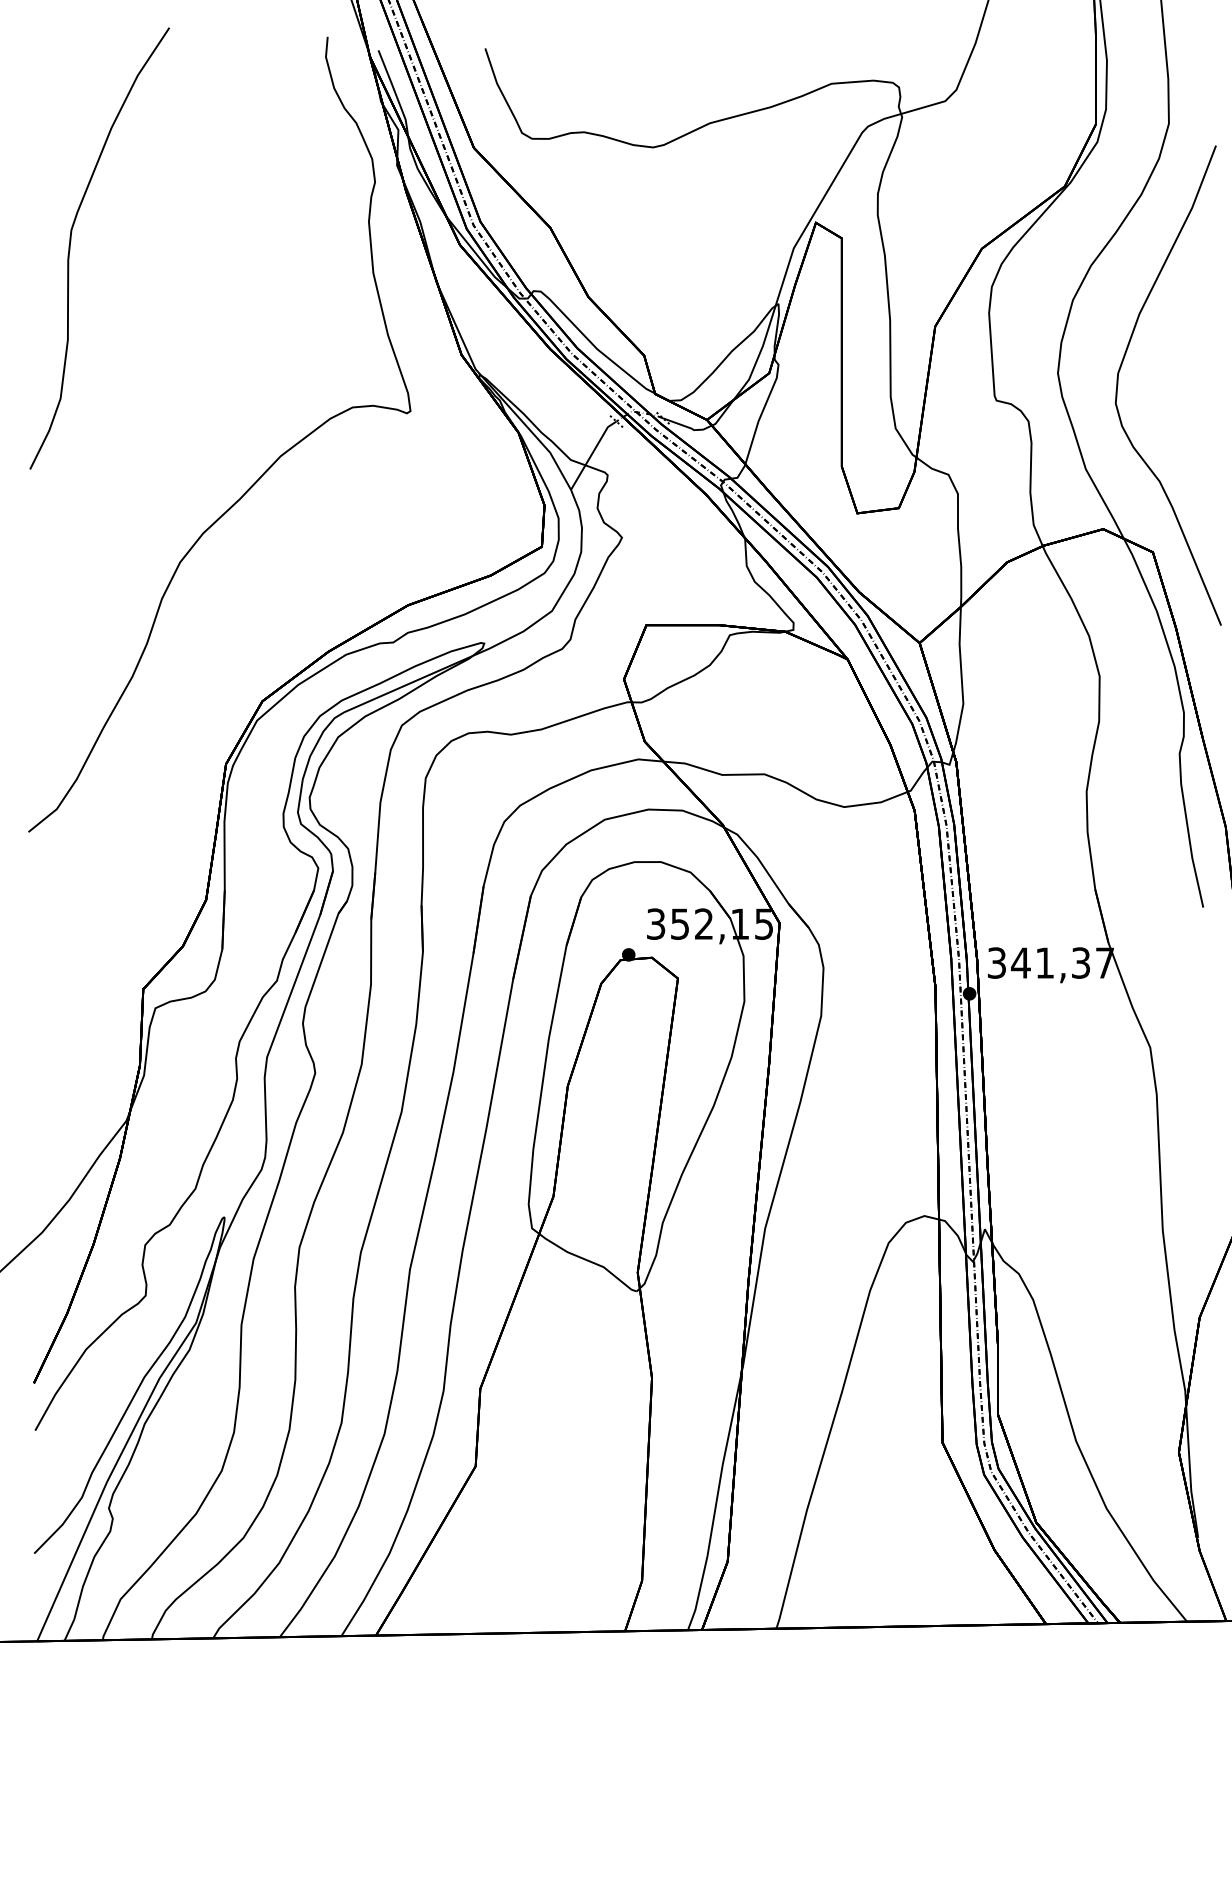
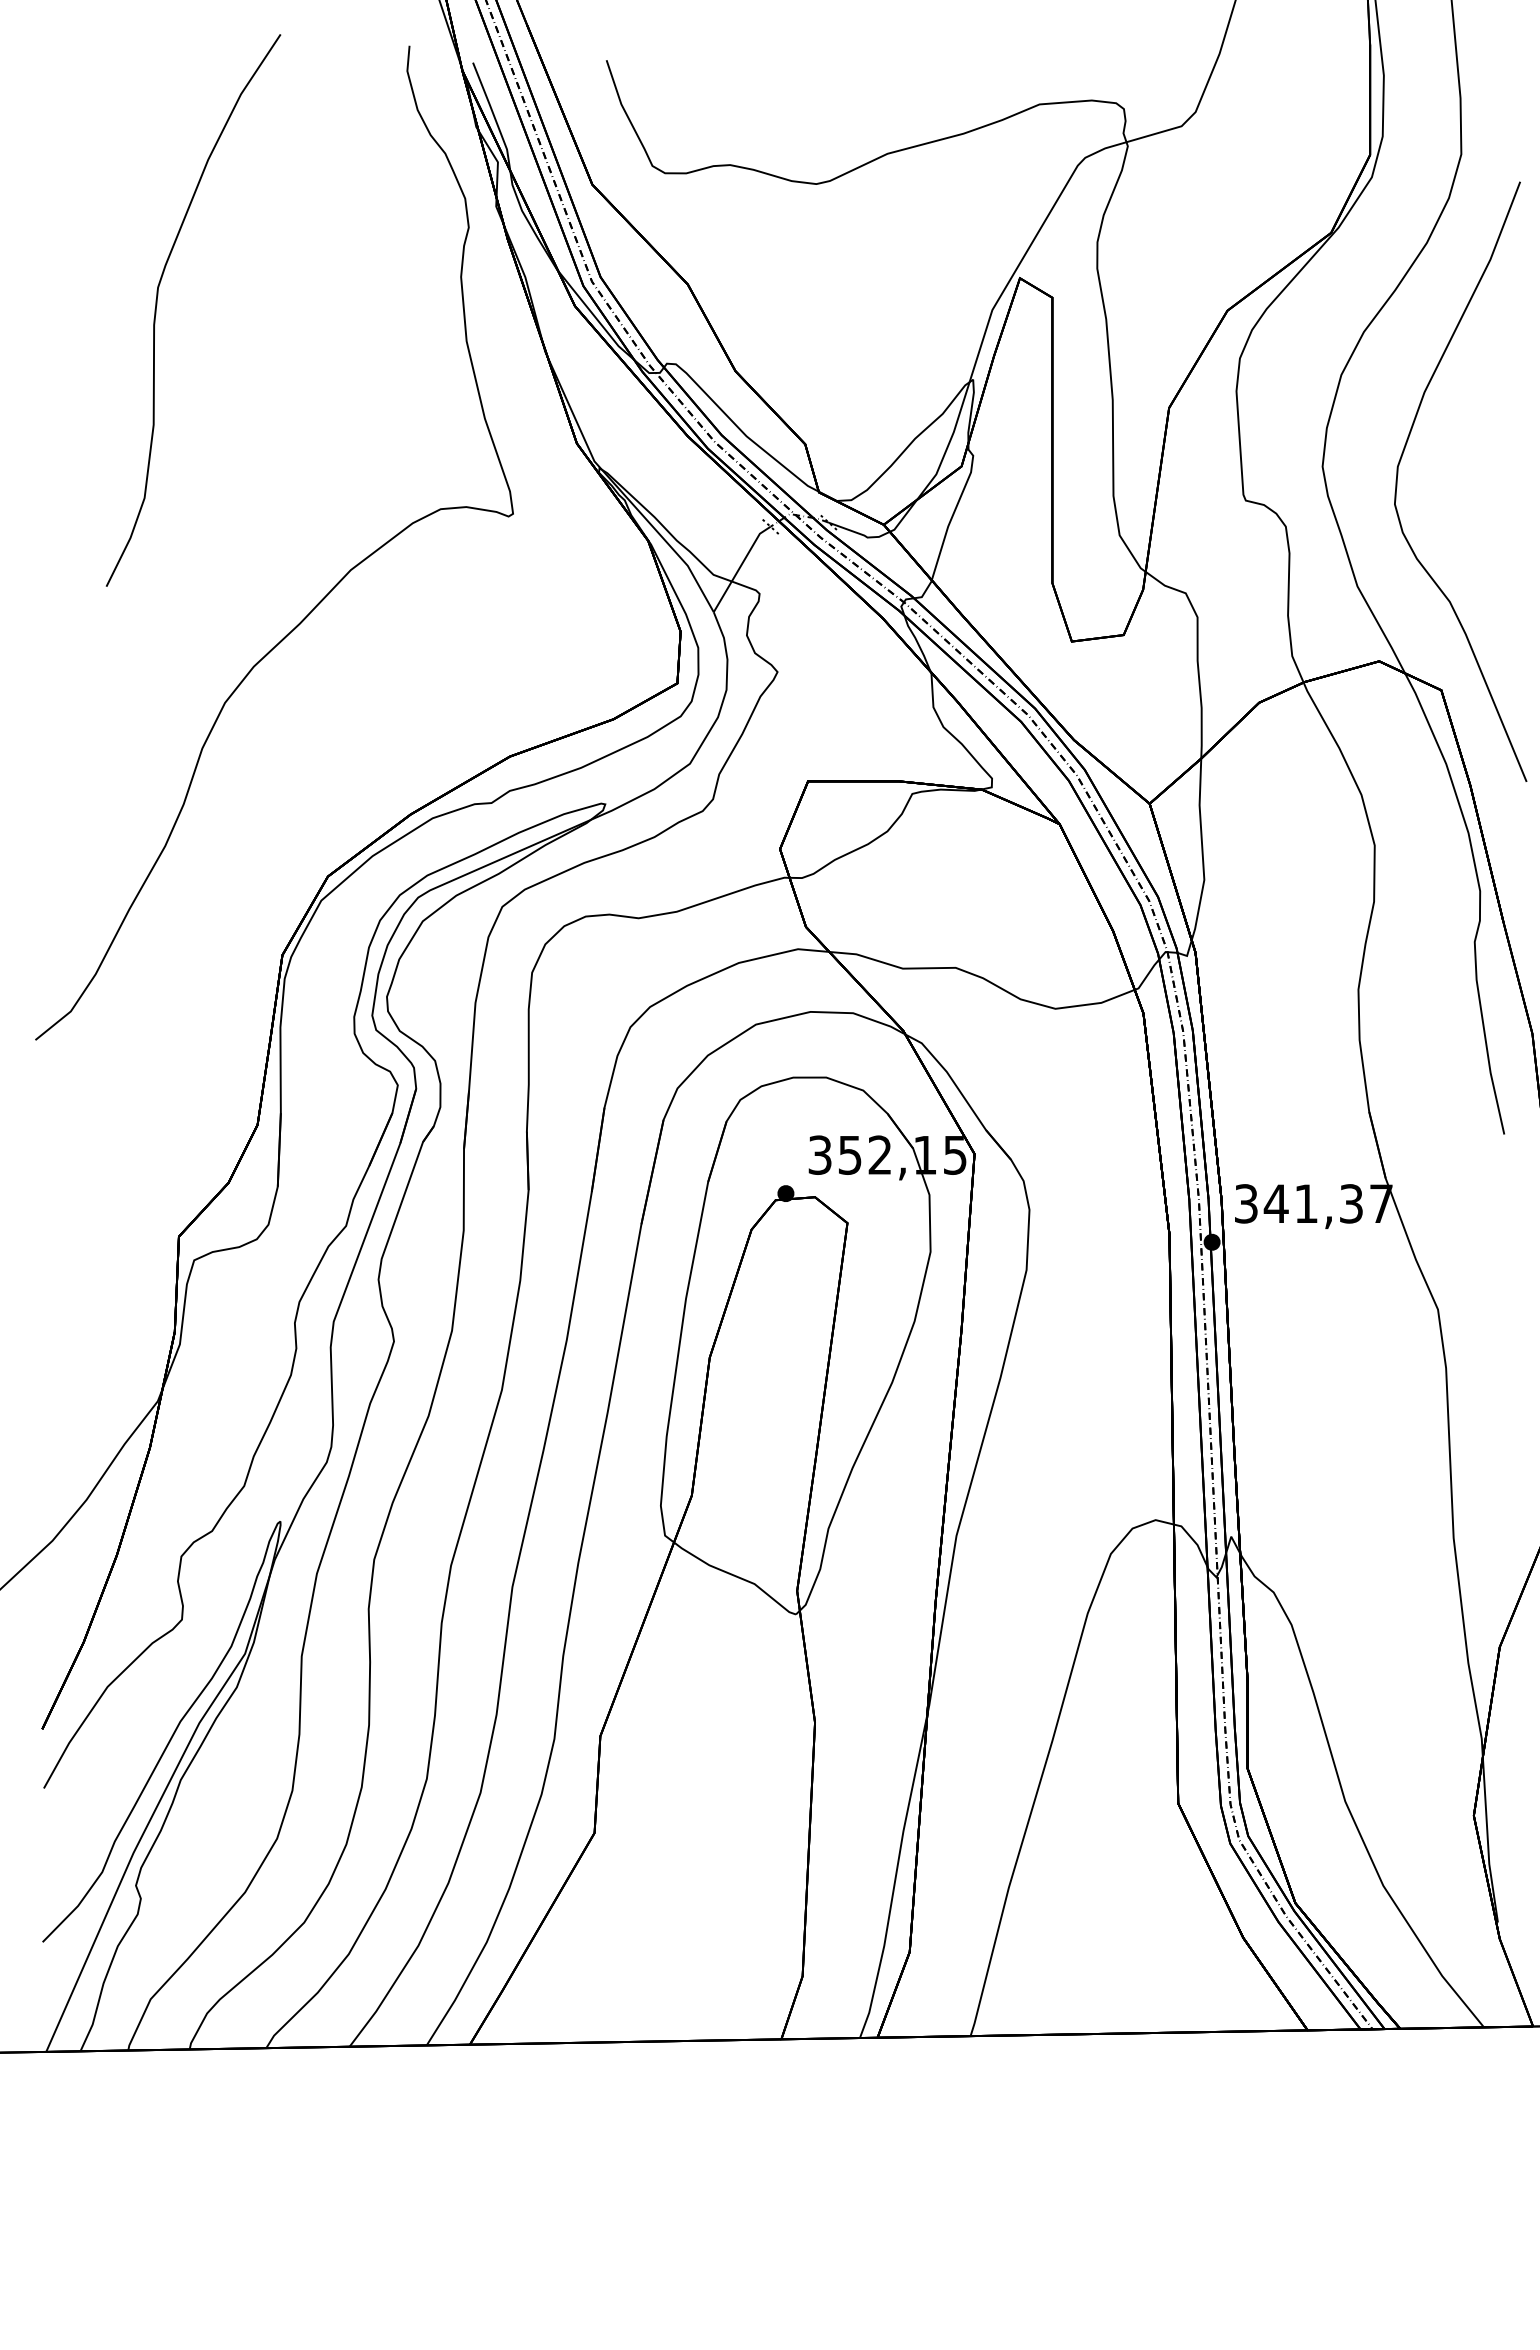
curve: (70, 244) -> (157, 305), moved

